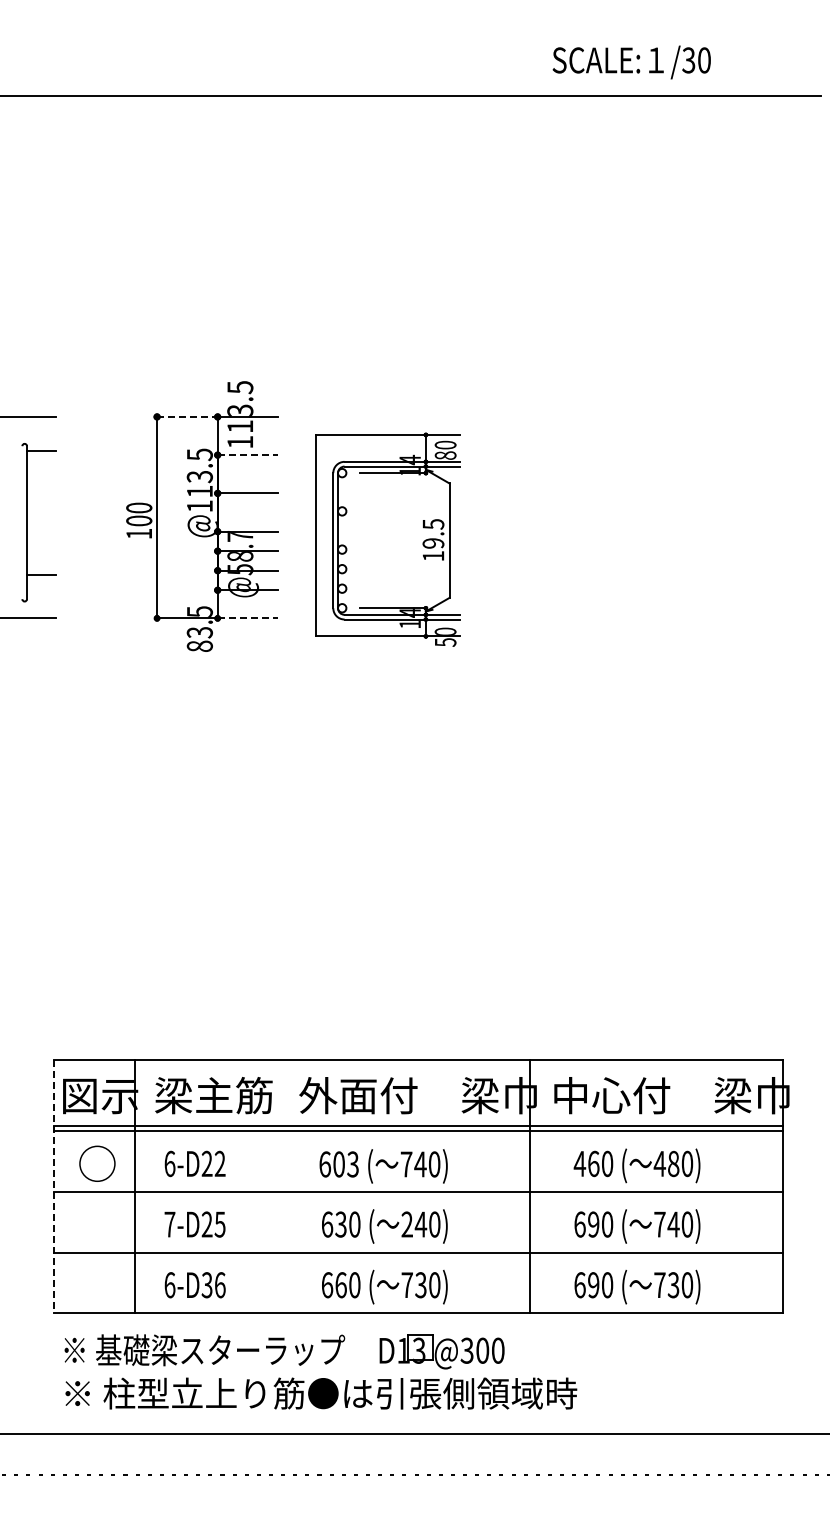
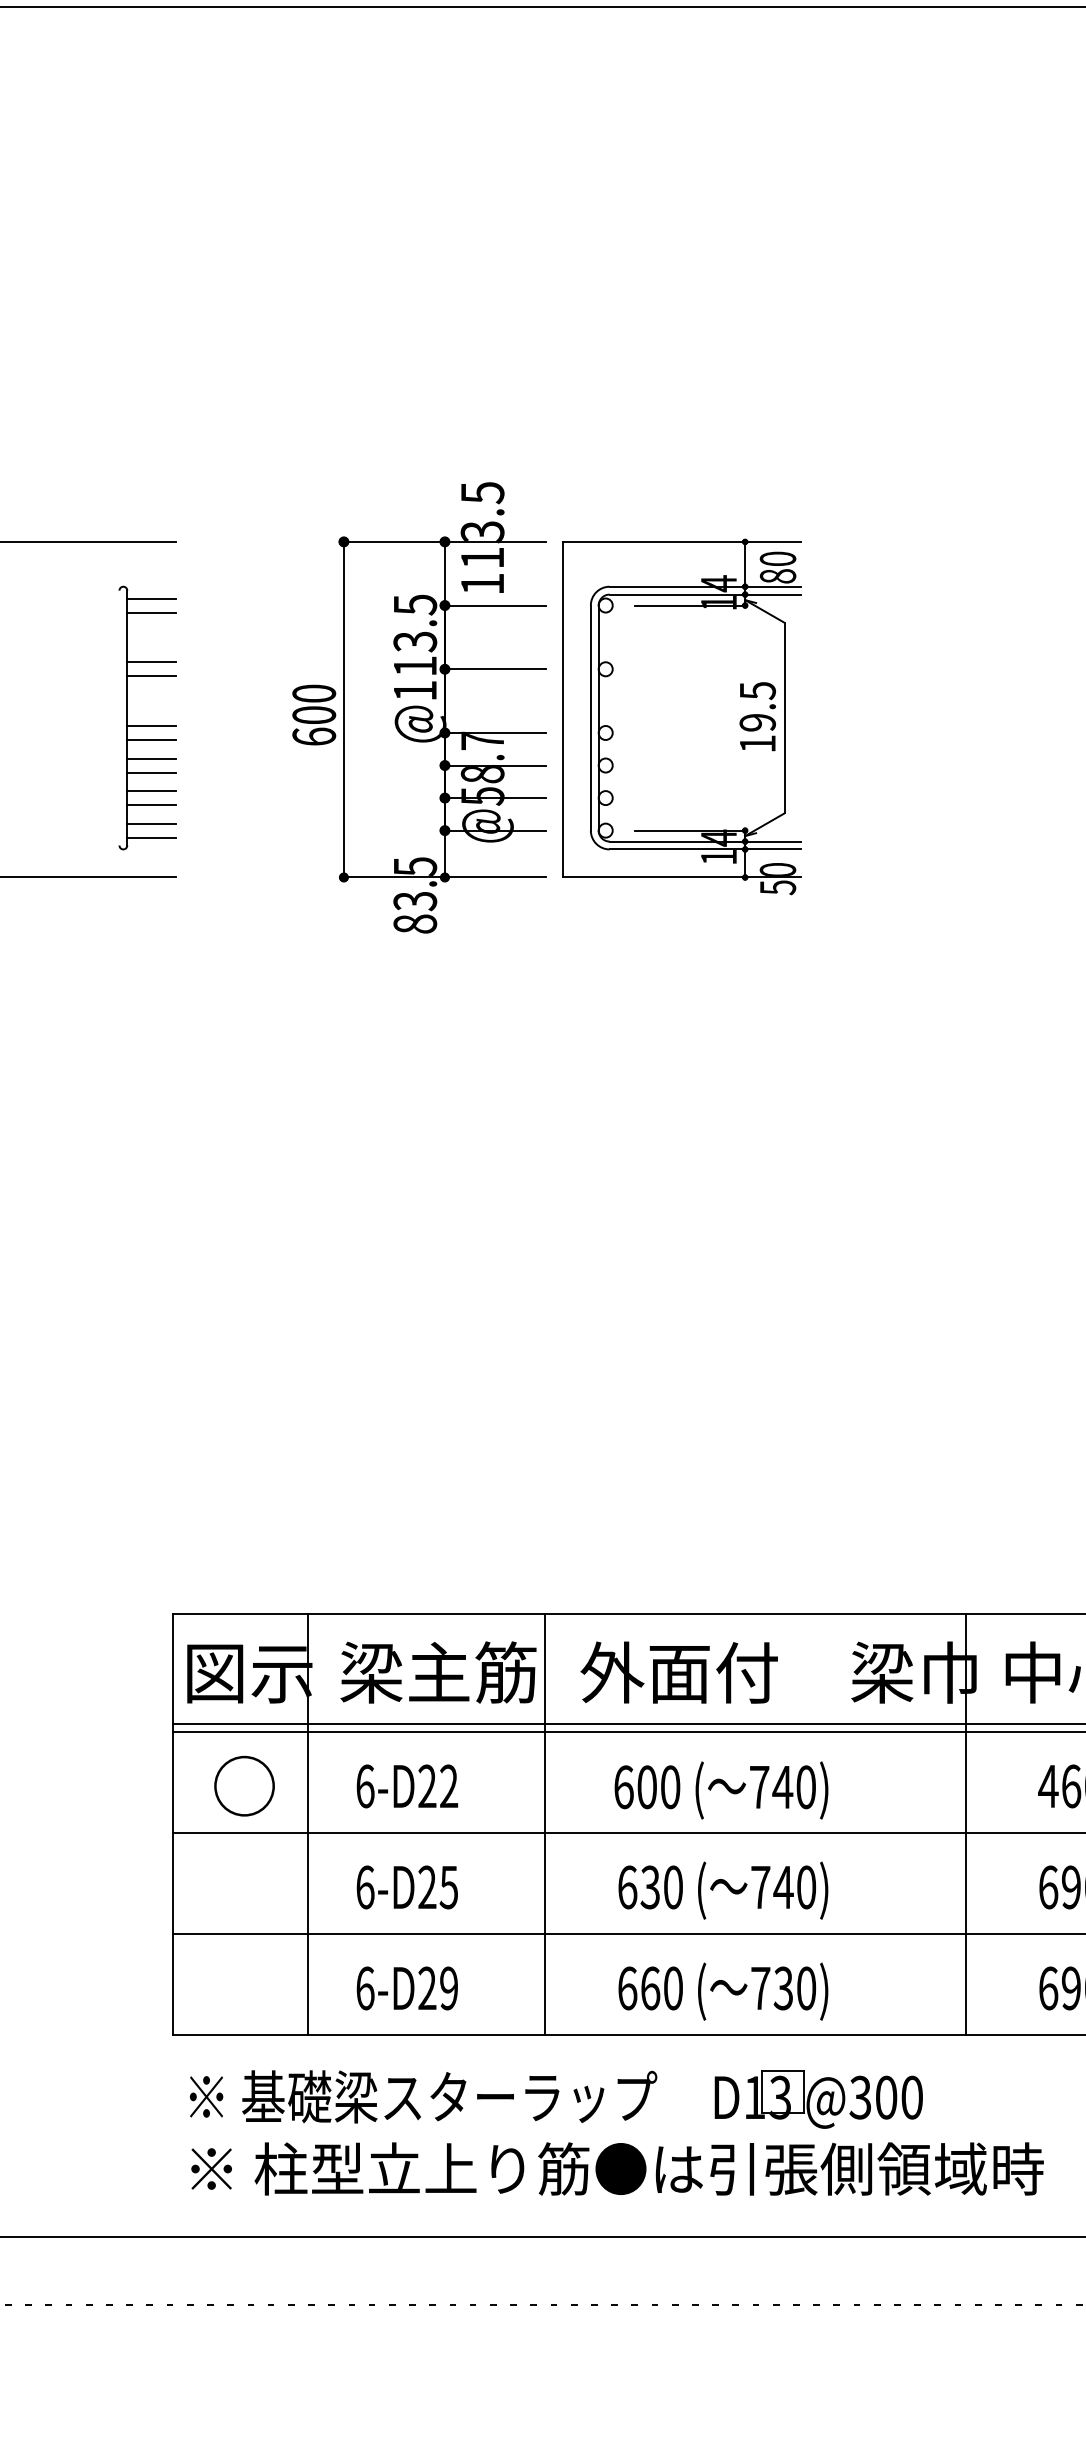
line: (187, 416) -> (394, 541), dashed -> solid
line: (248, 455) -> (496, 606), dashed -> solid
line: (41, 459) -> (151, 612), added
line: (41, 489) -> (151, 662), added
line: (41, 497) -> (151, 676), added
line: (41, 527) -> (151, 726), added
text: (139, 533) -> (314, 736), 100 -> 600
line: (41, 535) -> (151, 739), added
part: (387, 539) -> (681, 716), moved
line: (41, 546) -> (151, 757), added
line: (41, 555) -> (151, 772), added
line: (41, 566) -> (151, 791), added
line: (41, 586) -> (151, 824), added
line: (41, 594) -> (151, 837), added
line: (248, 618) -> (496, 877), dashed -> solid
text: (352, 1164) -> (669, 1787), 603 -> 600
line: (277, 1186) -> (544, 1823), added
line: (54, 1187) -> (173, 1825), dashed -> solid
text: (169, 1224) -> (364, 1887), 7-D25 -> 6-D25
text: (406, 1224) -> (759, 1887), 240) -> 740)
text: (213, 1285) -> (437, 1988), 6-D36 -> 6-D29

